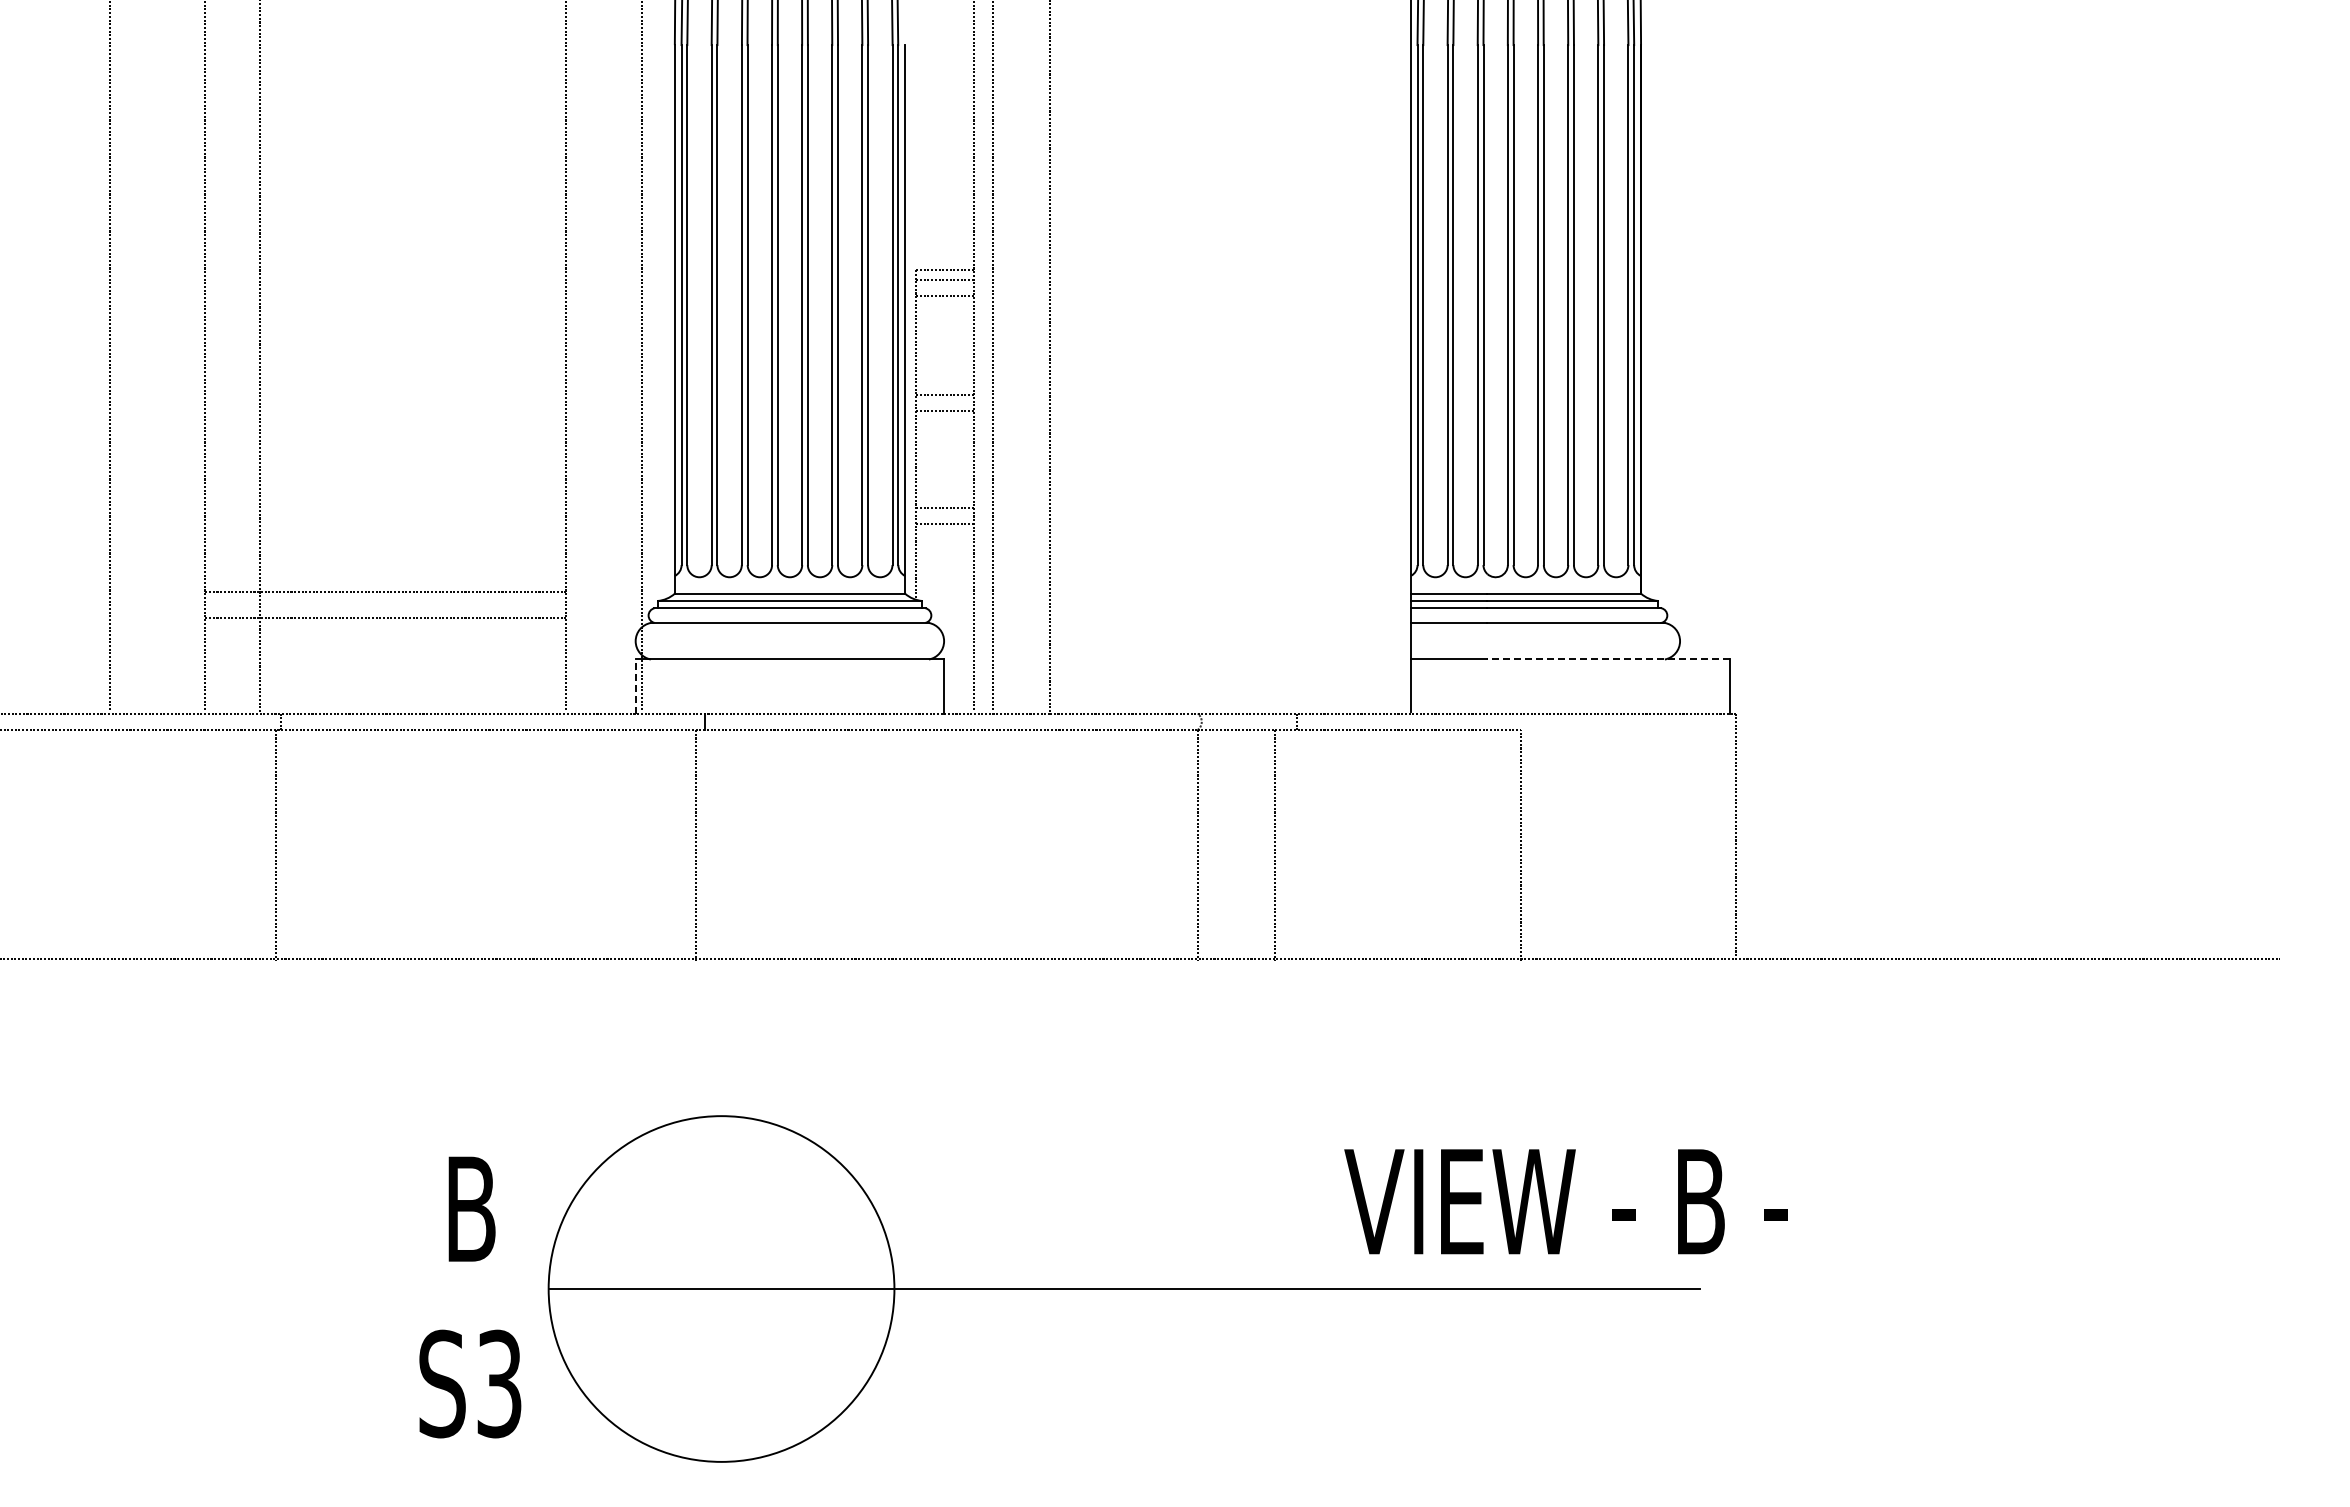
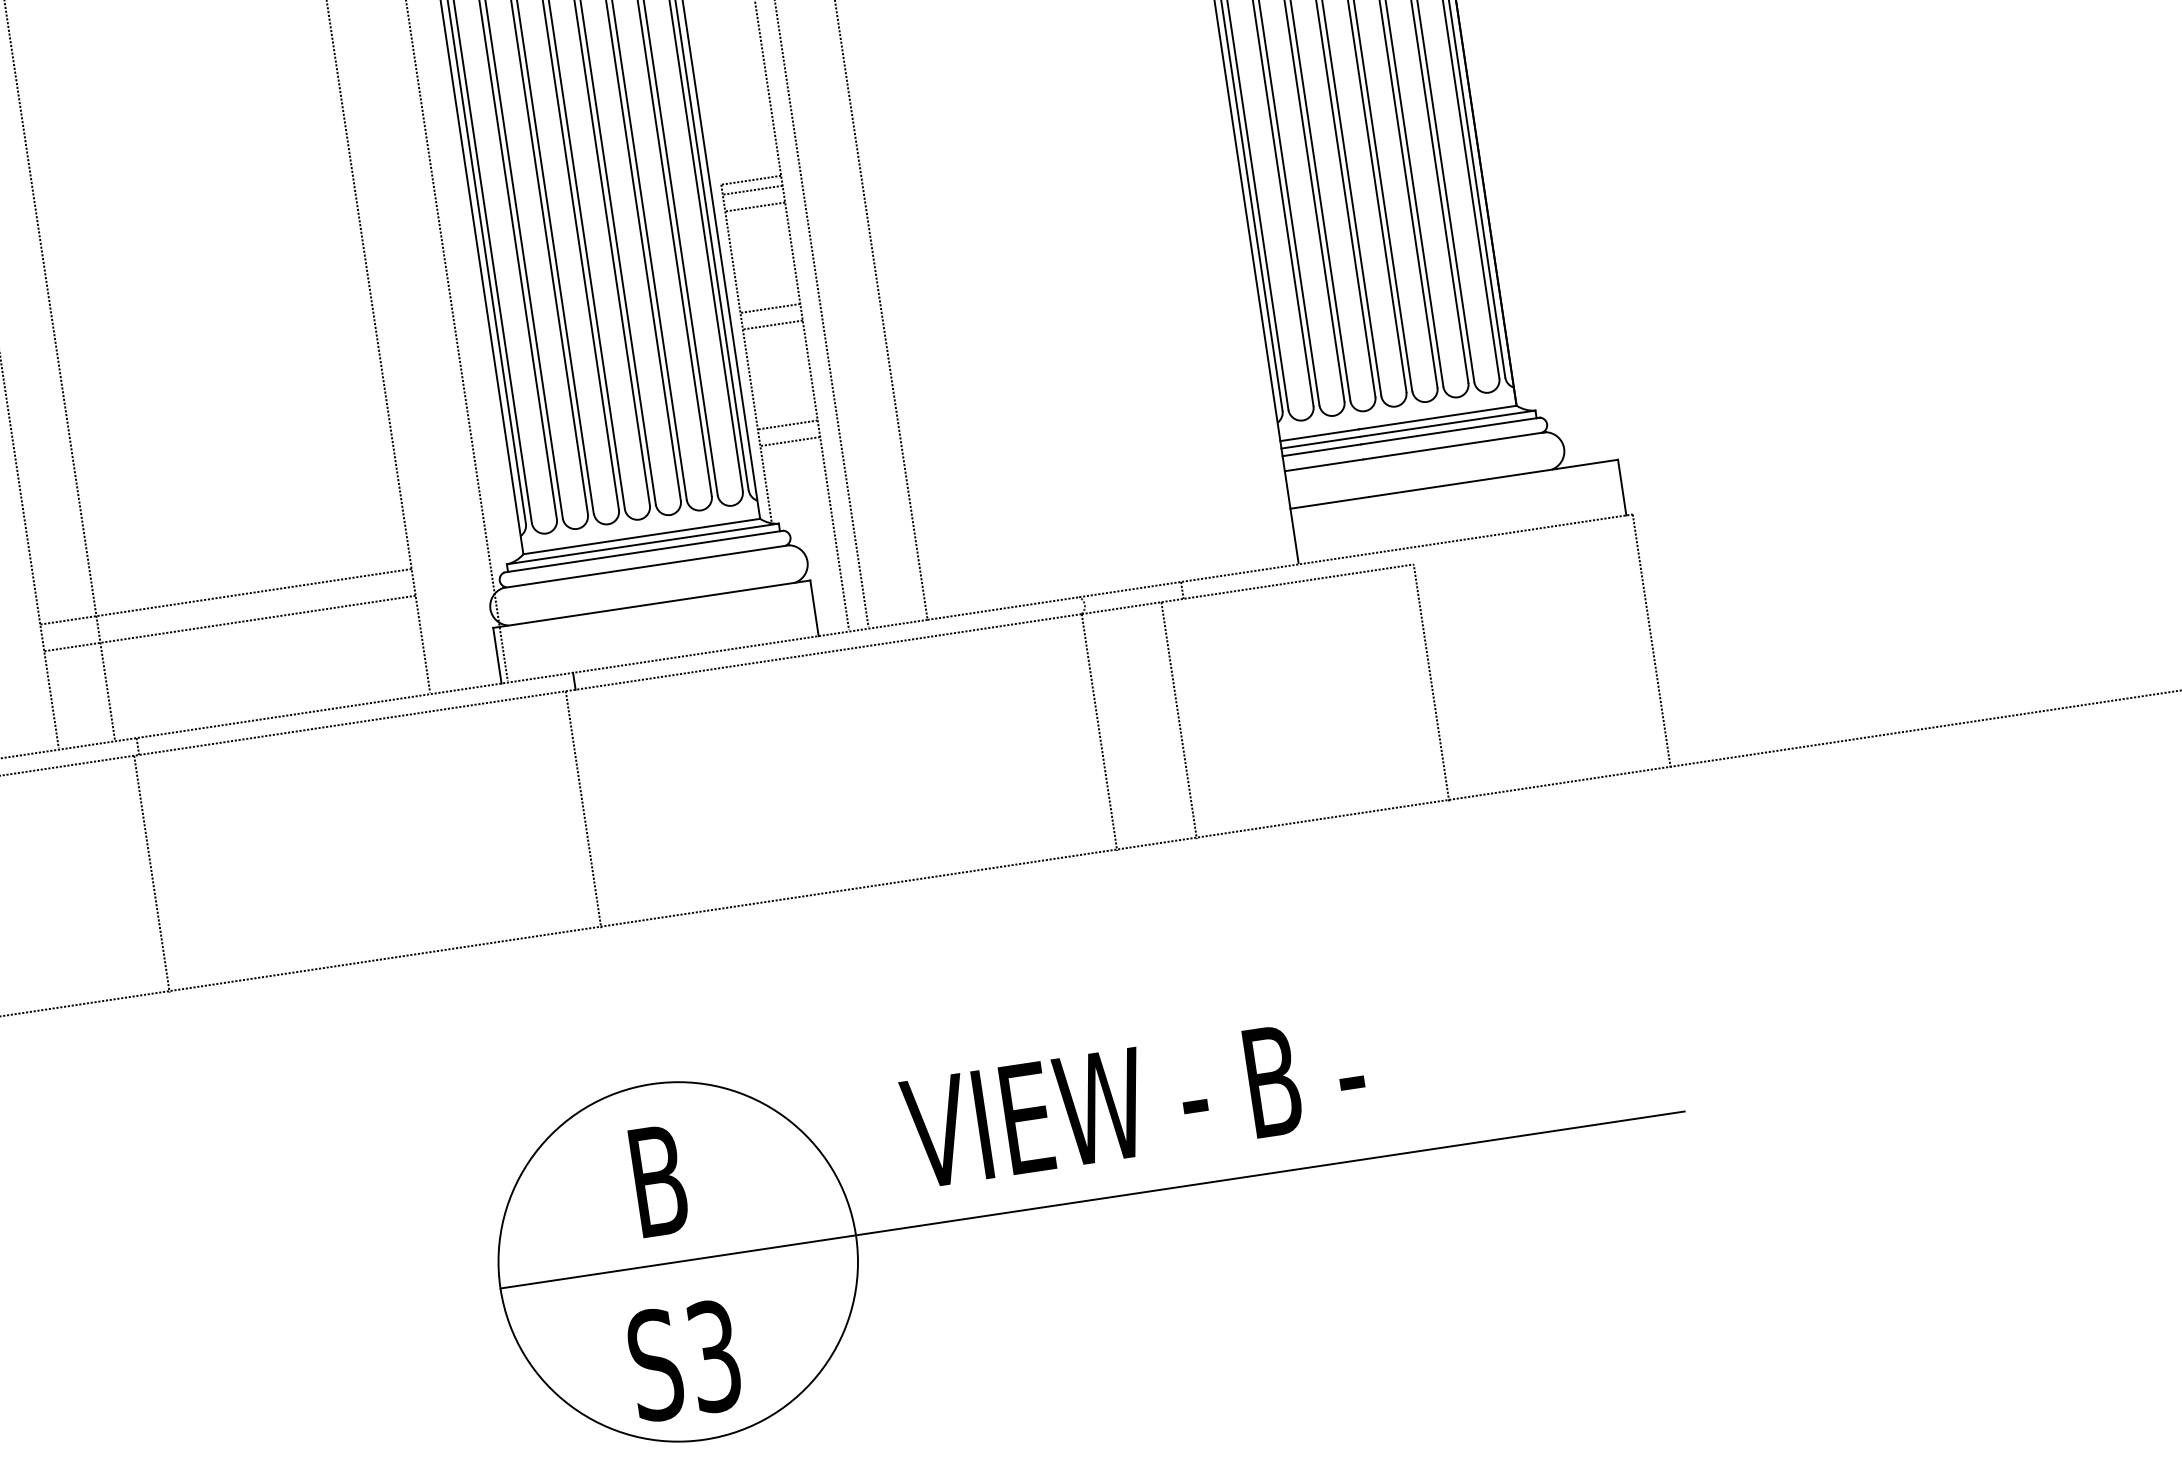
line: (1608, 659) -> (1493, 478), dashed -> solid
line: (635, 686) -> (497, 655), dashed -> solid
text: (1565, 1201) -> (1133, 1101), moved
text: (470, 1297) -> (671, 1271), moved

